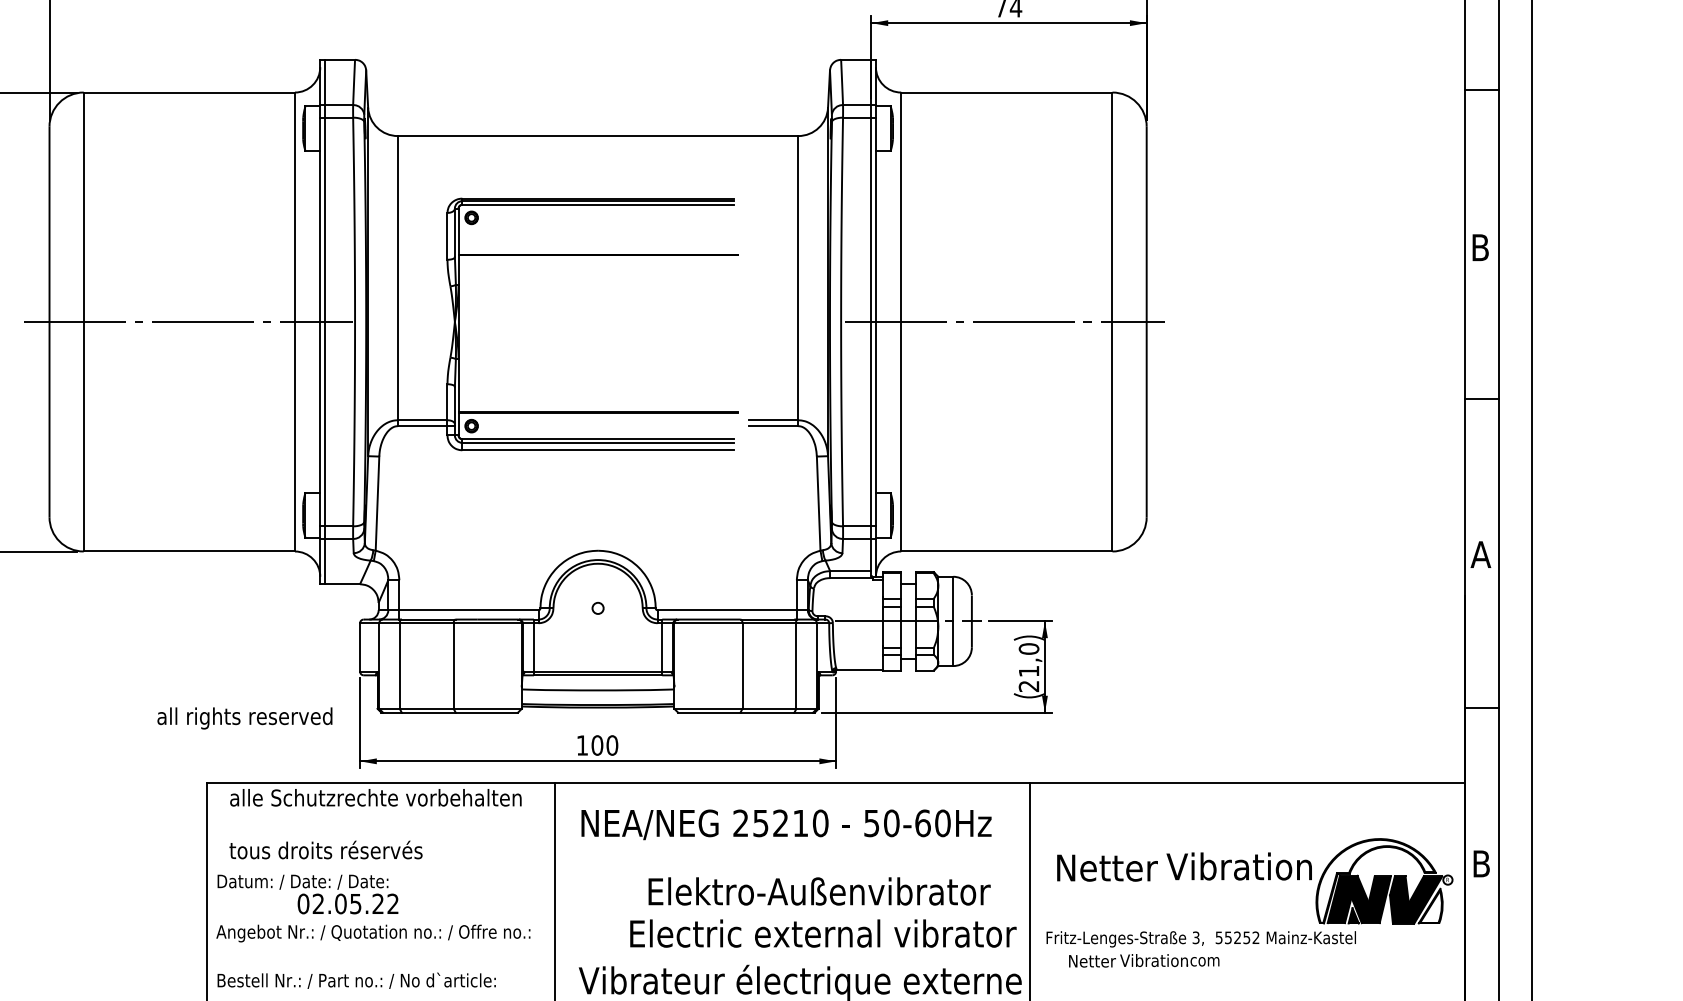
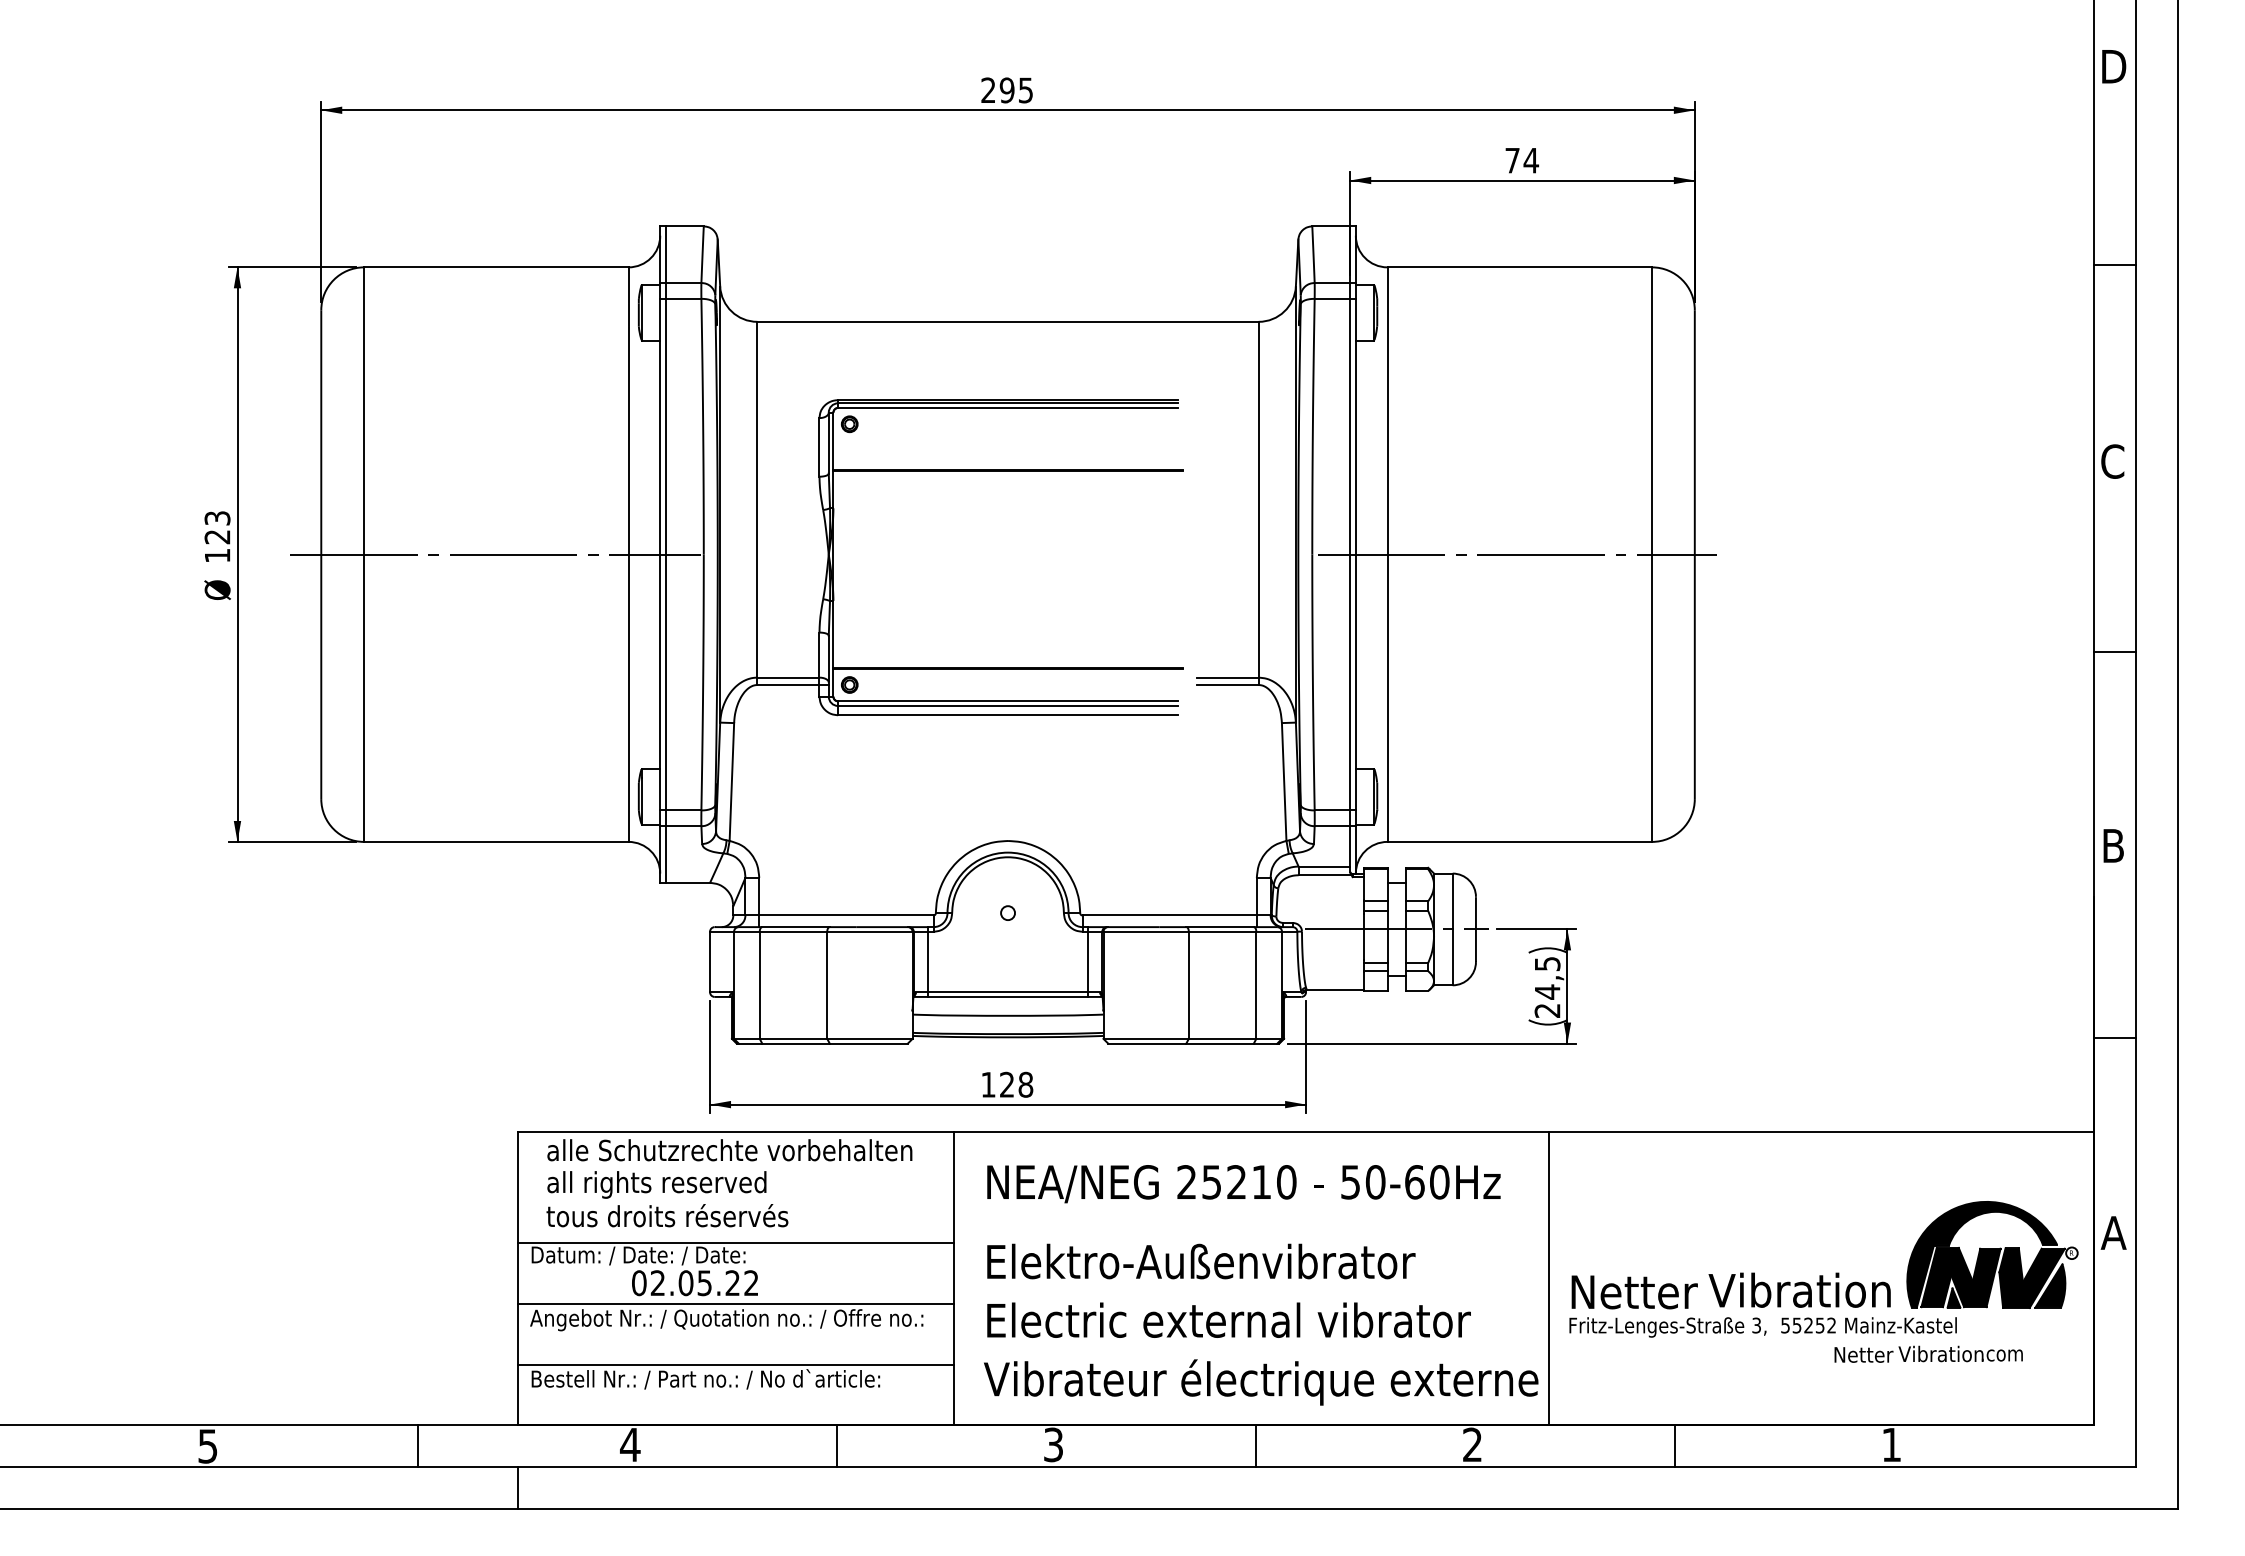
text: (1480, 247) -> (2112, 461), B -> C
text: (1481, 554) -> (2113, 845), A -> B
text: (1029, 659) -> (1547, 977), 21,0 -> 24,5
text: (244, 718) -> (656, 1184), moved
text: (604, 745) -> (1016, 1084), 100 -> 128
text: (1481, 863) -> (2113, 1232), B -> A
text: (1183, 866) -> (1730, 1290), moved
line: (381, 872) -> (736, 1243), added
fill: (1375, 881) -> (1981, 1254), added
text: (819, 891) -> (1201, 1261), moved
fill: (1430, 906) -> (2050, 1286), added
line: (381, 920) -> (736, 1303), added
text: (822, 932) -> (1228, 1319), moved
text: (1144, 960) -> (1928, 1353), moved
line: (381, 968) -> (736, 1364), added

